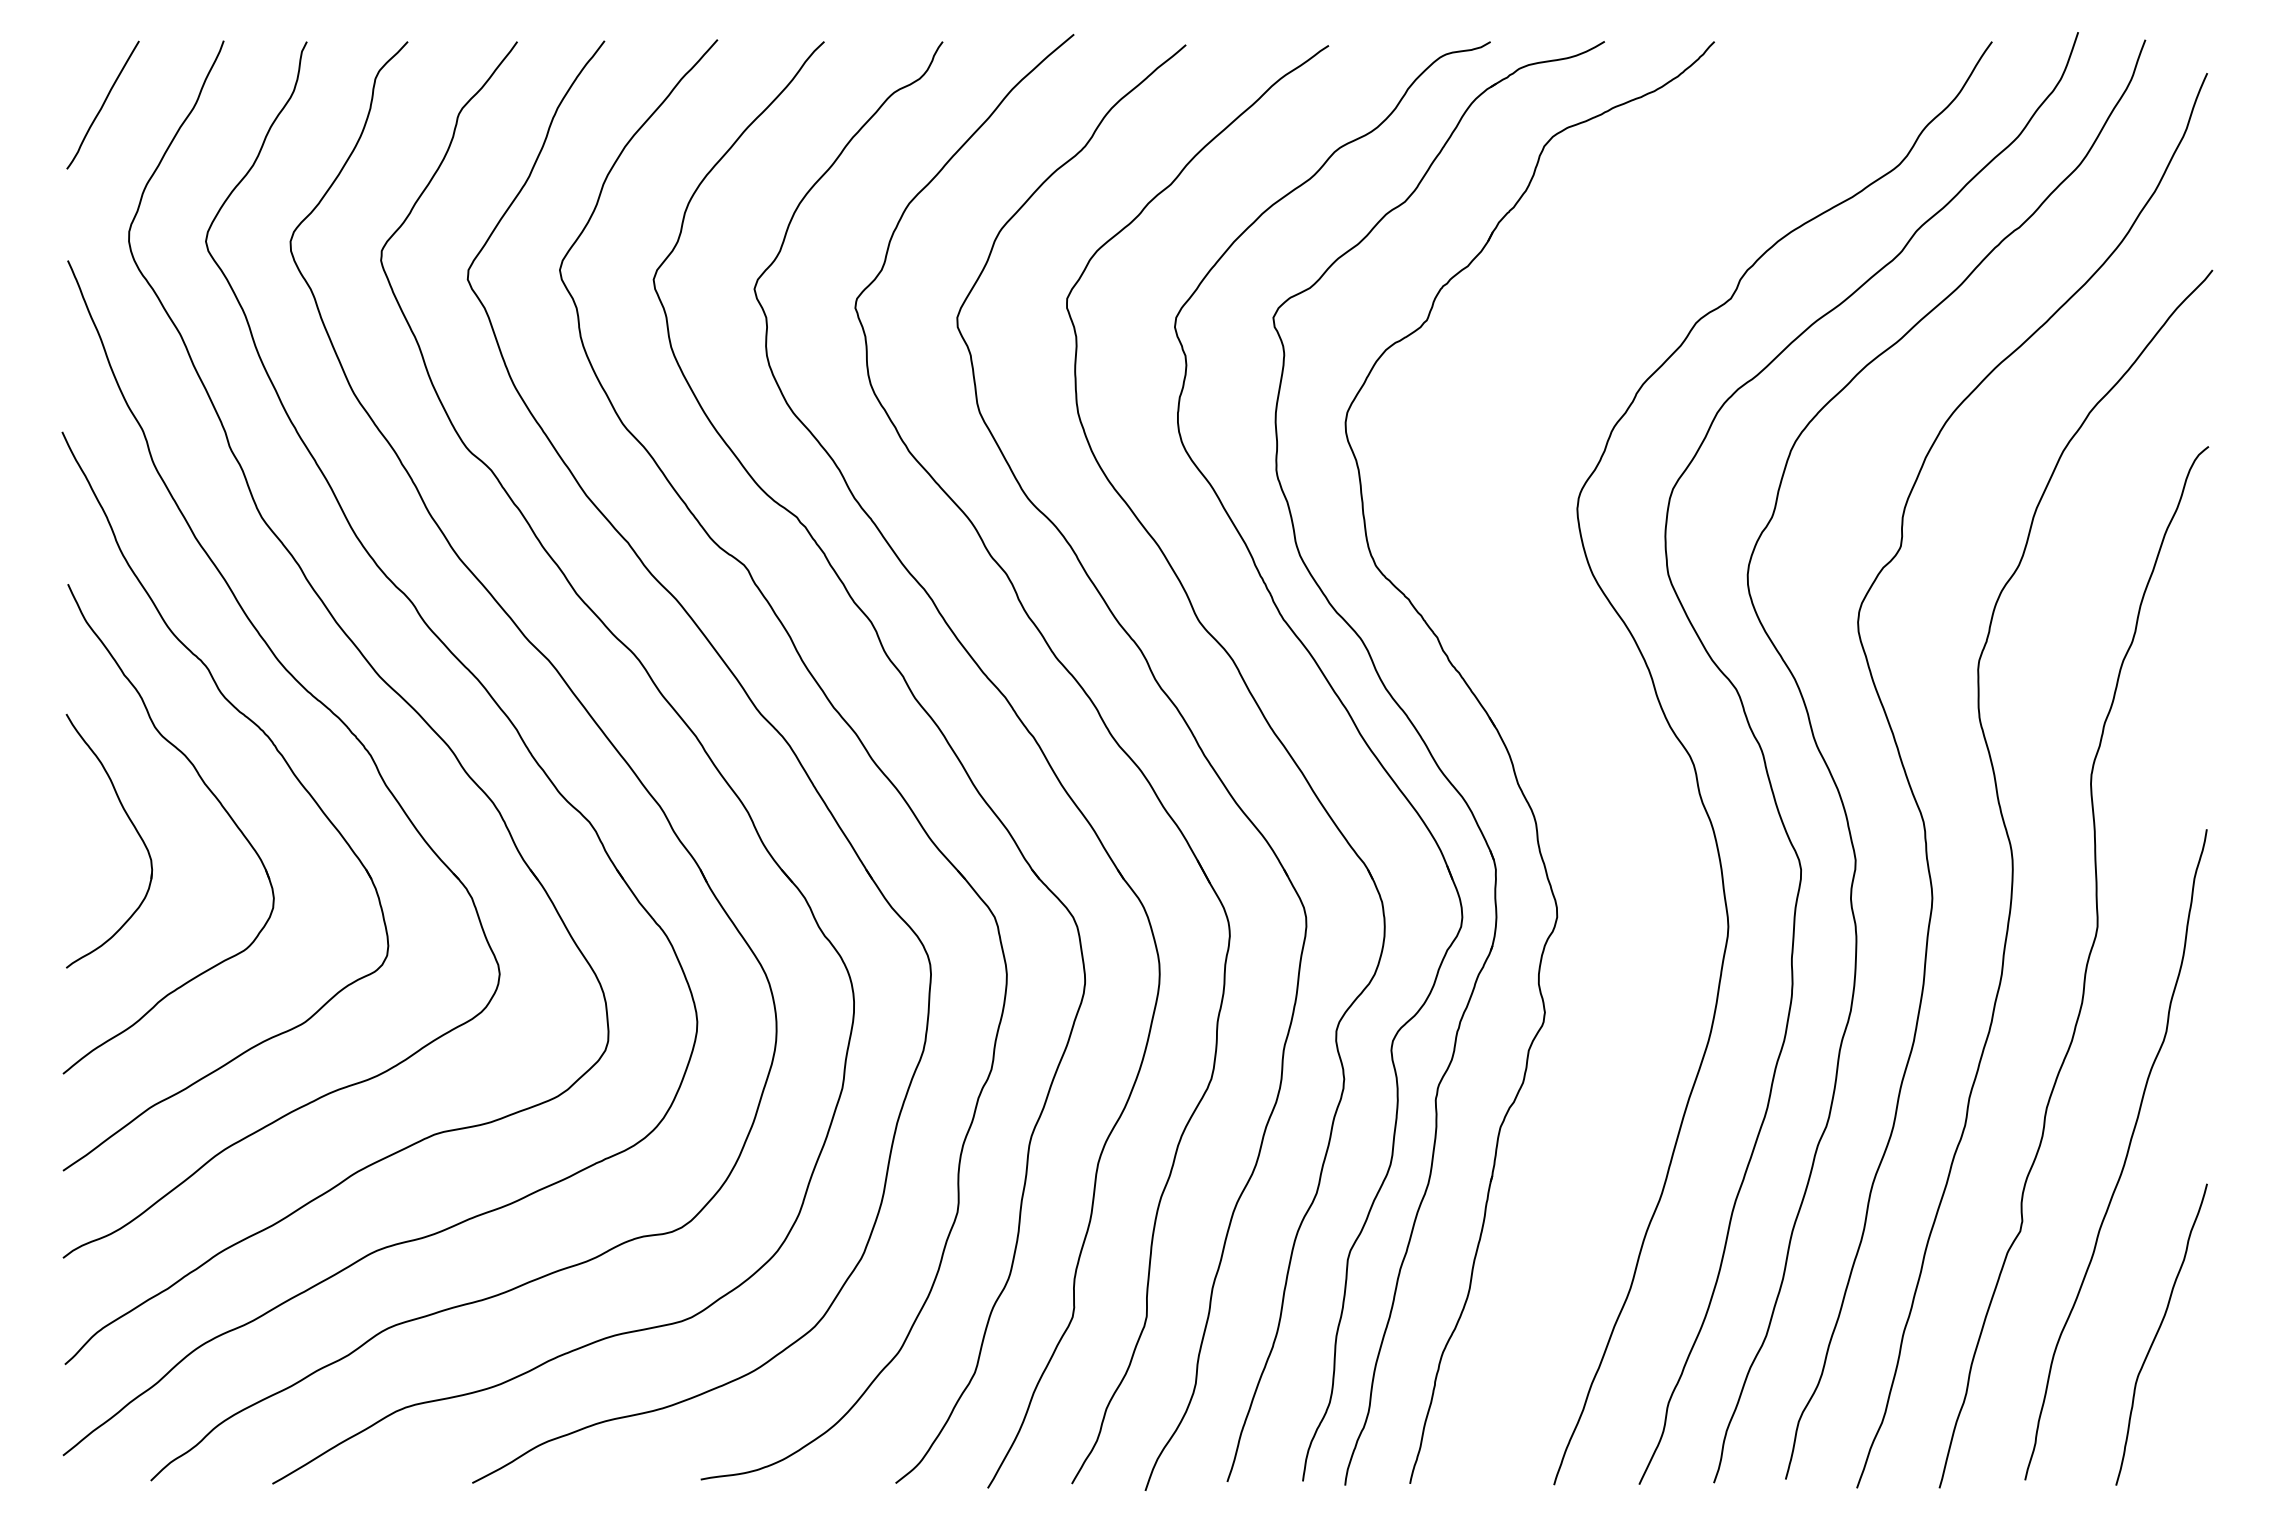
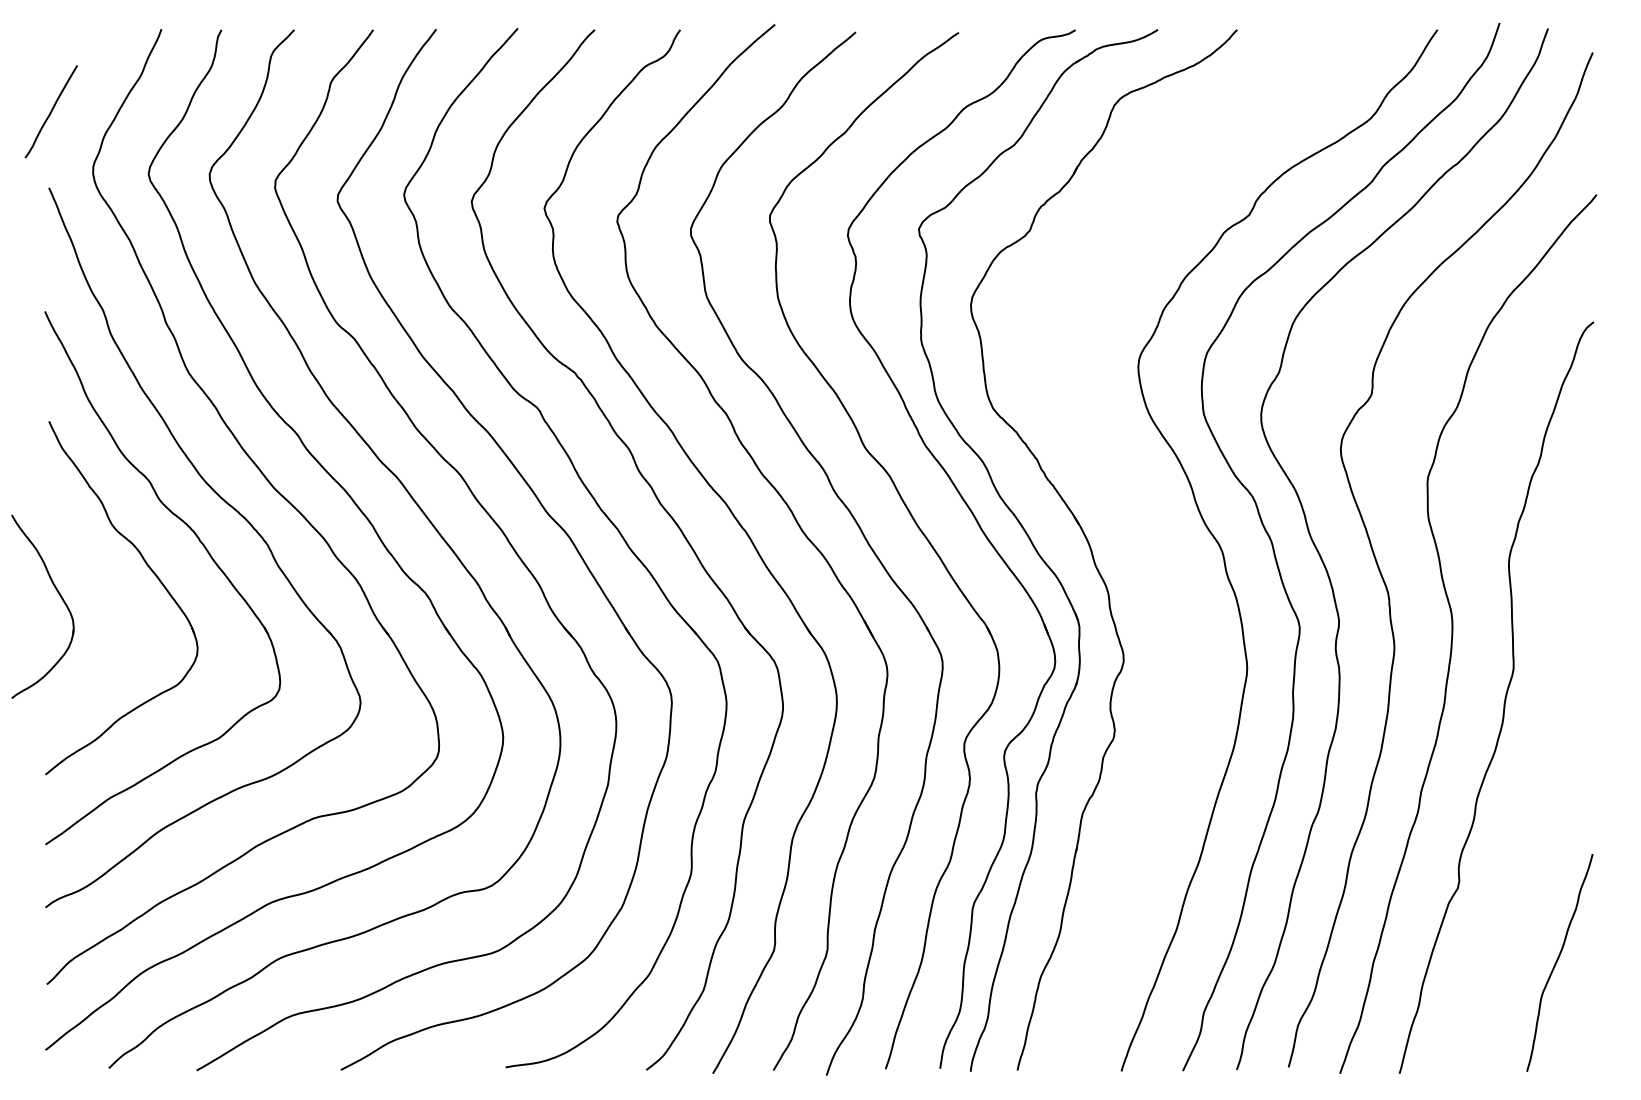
curve: (102, 104) -> (50, 111), moved
part: (132, 825) -> (59, 595), moved
curve: (2125, 1156) -> (1533, 834), removed

